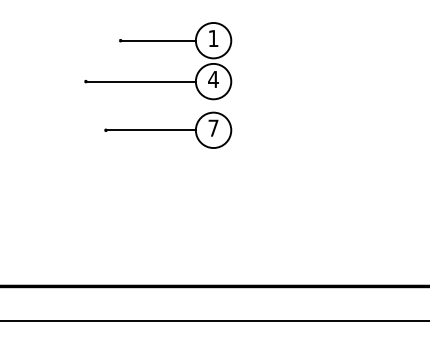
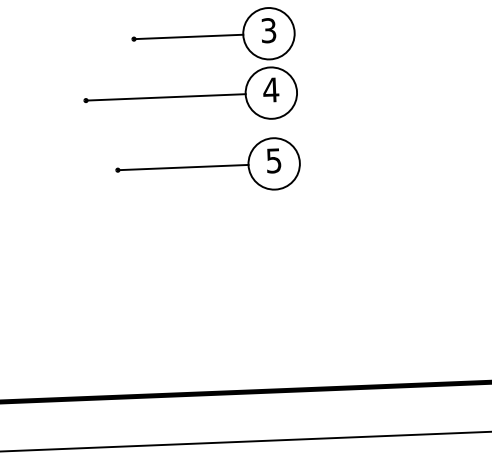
text: (213, 38) -> (268, 30), 1 -> 3
text: (213, 127) -> (273, 159), 7 -> 5

